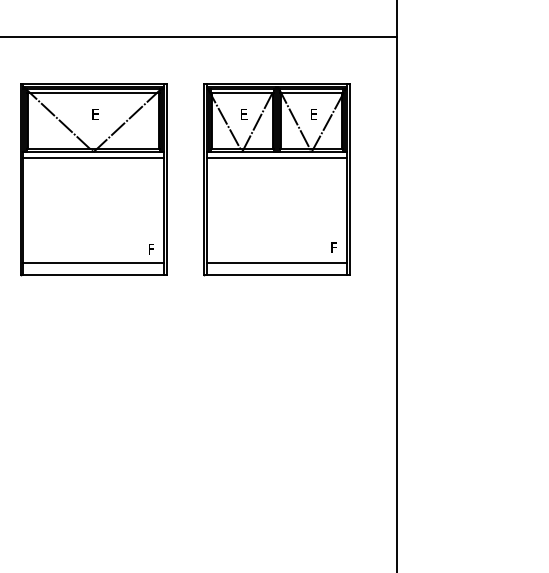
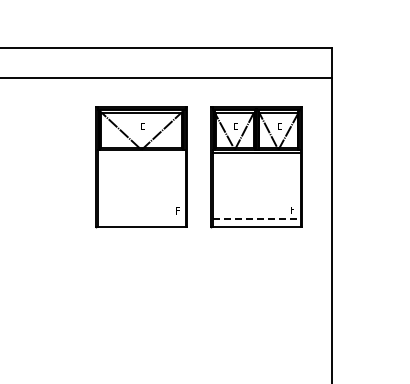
line: (93, 157) -> (141, 153), removed
line: (93, 262) -> (141, 219), removed
line: (278, 262) -> (257, 219), solid -> dashed

